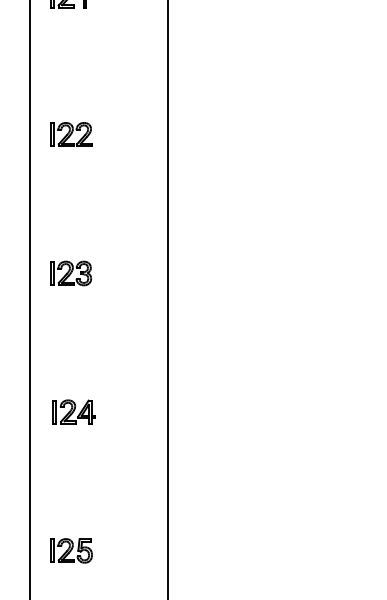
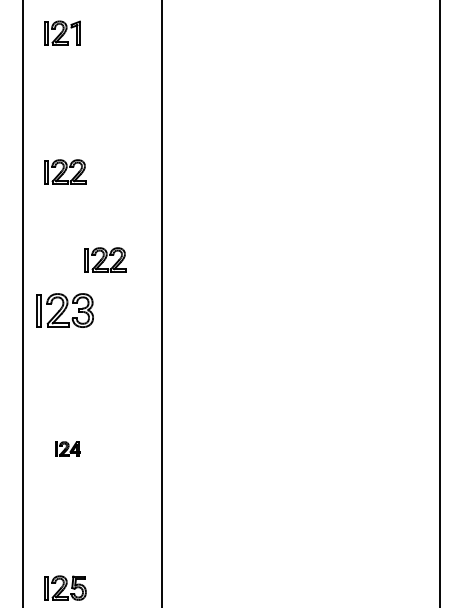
part: (111, 222) -> (105, 259), added
part: (70, 273) -> (64, 310), size x1.4
part: (73, 411) -> (67, 448), size x0.6

